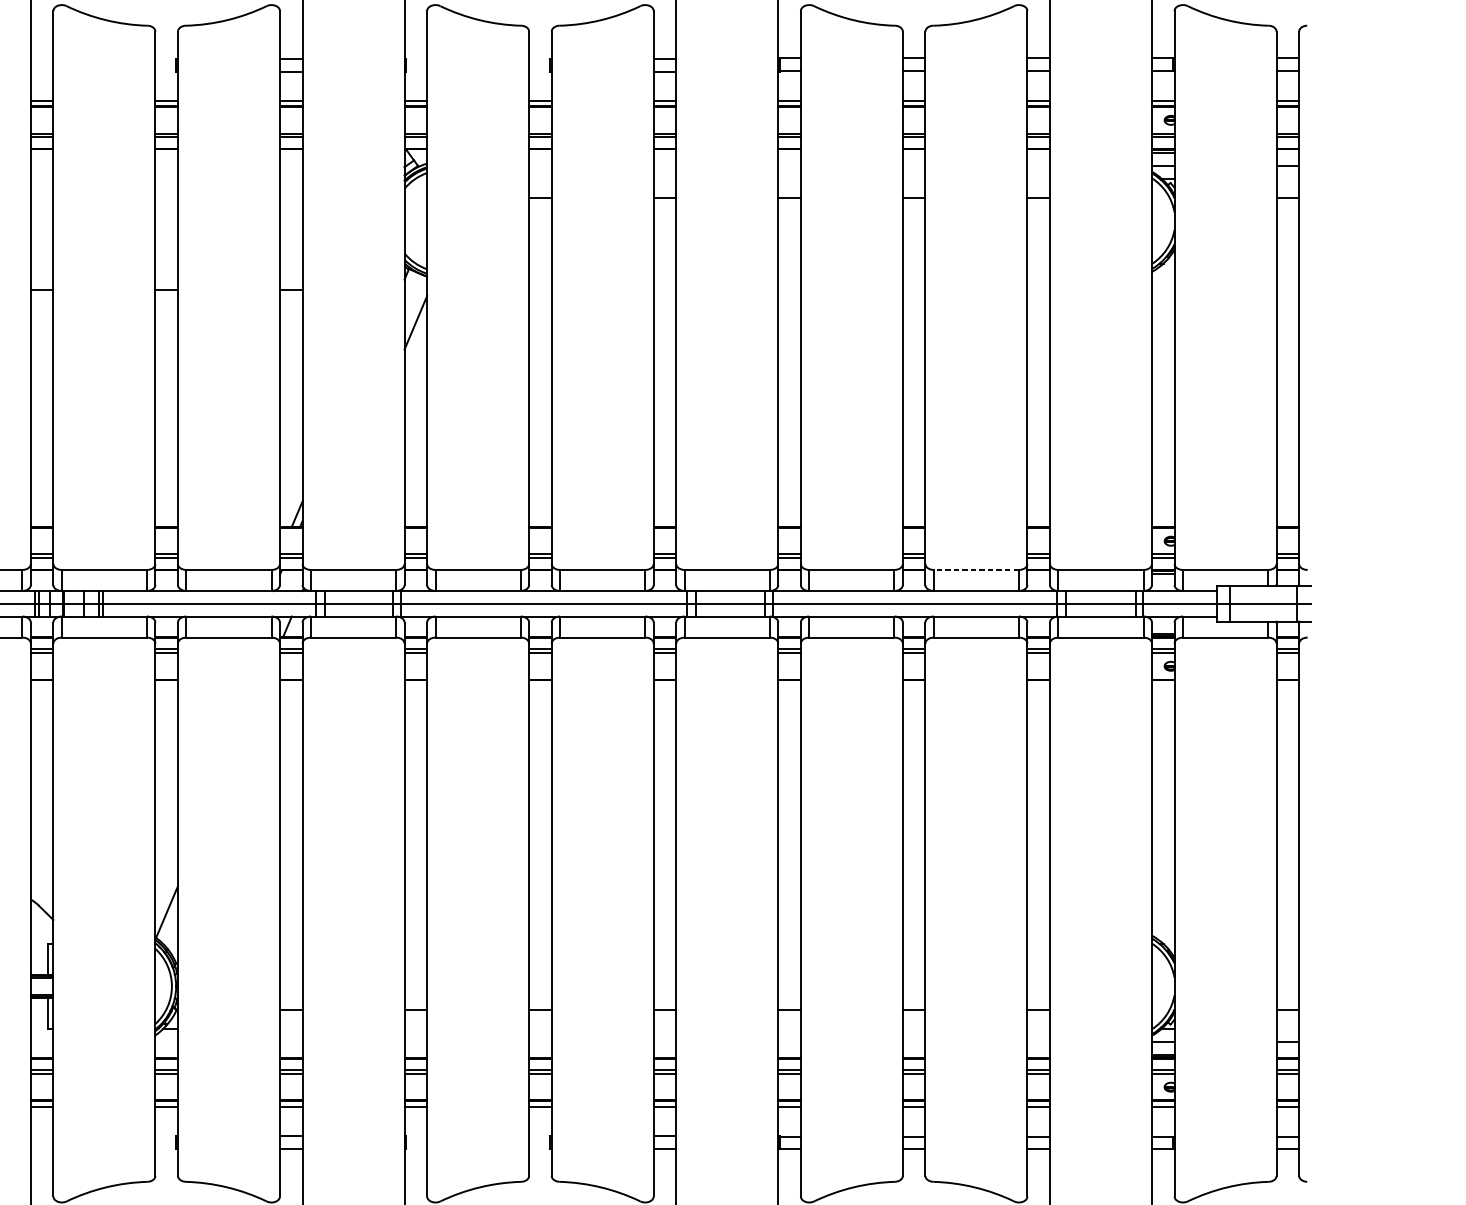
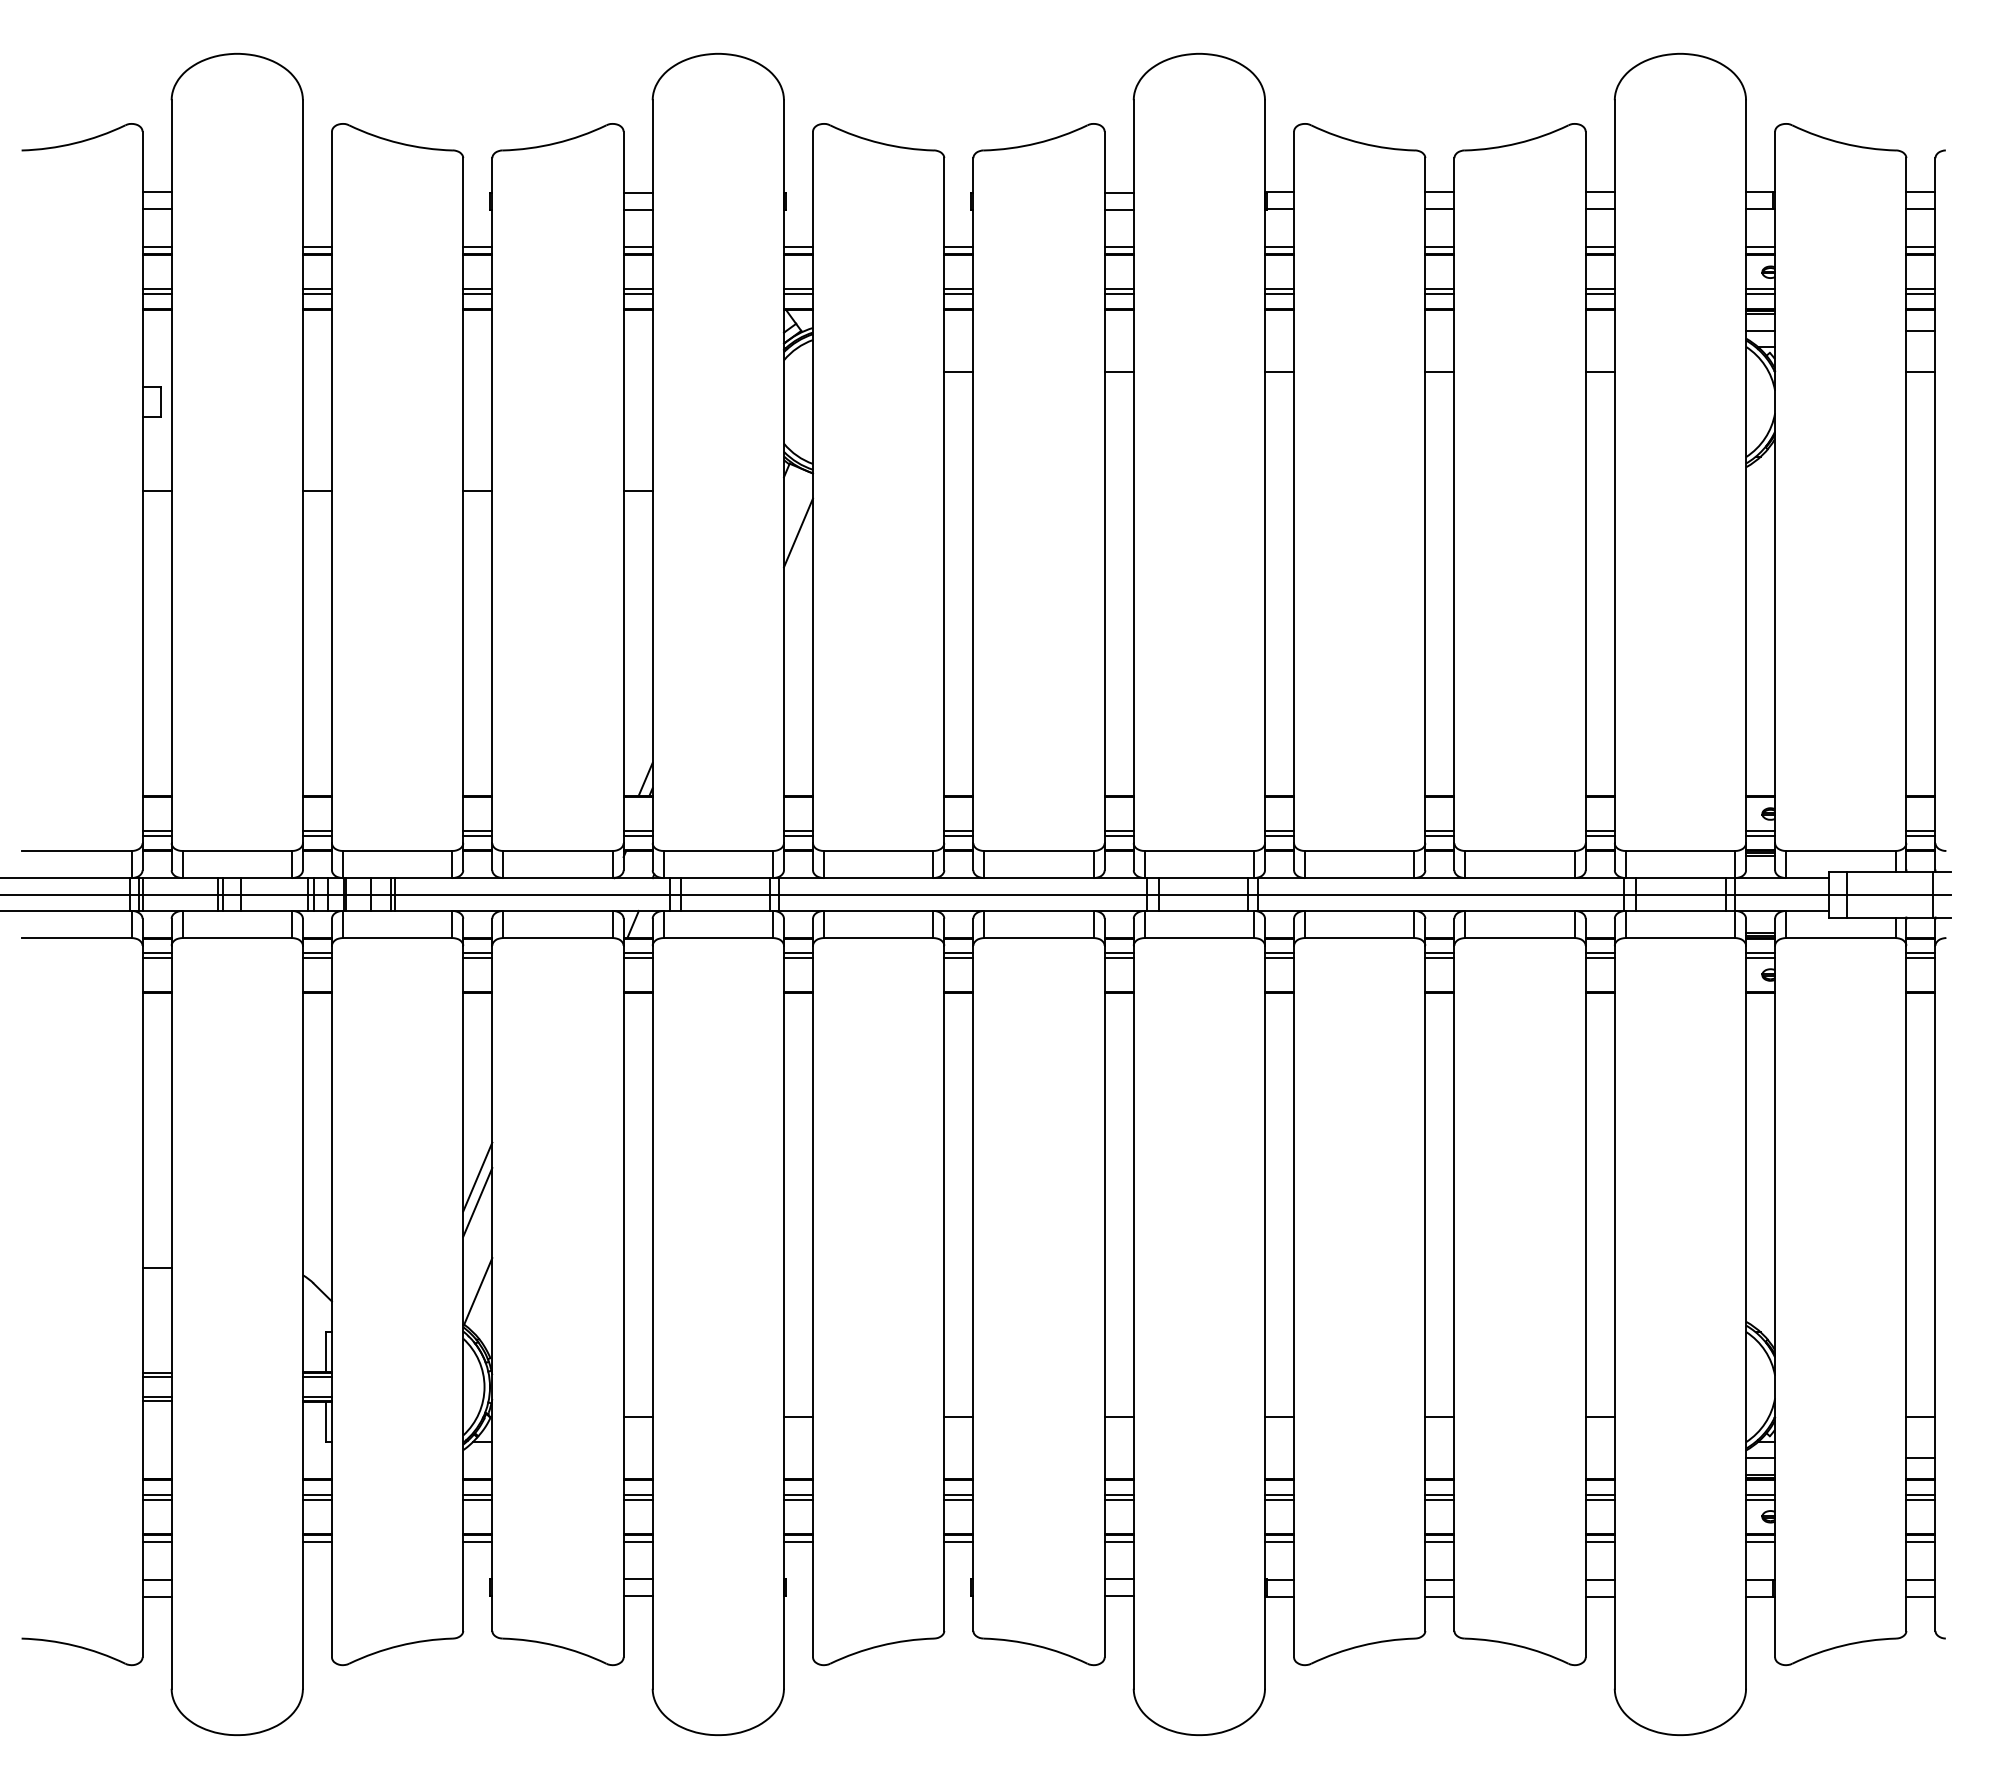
line: (976, 569) -> (1520, 850), dashed -> solid
line: (166, 822) -> (477, 1176), added
line: (166, 843) -> (477, 1202), added

